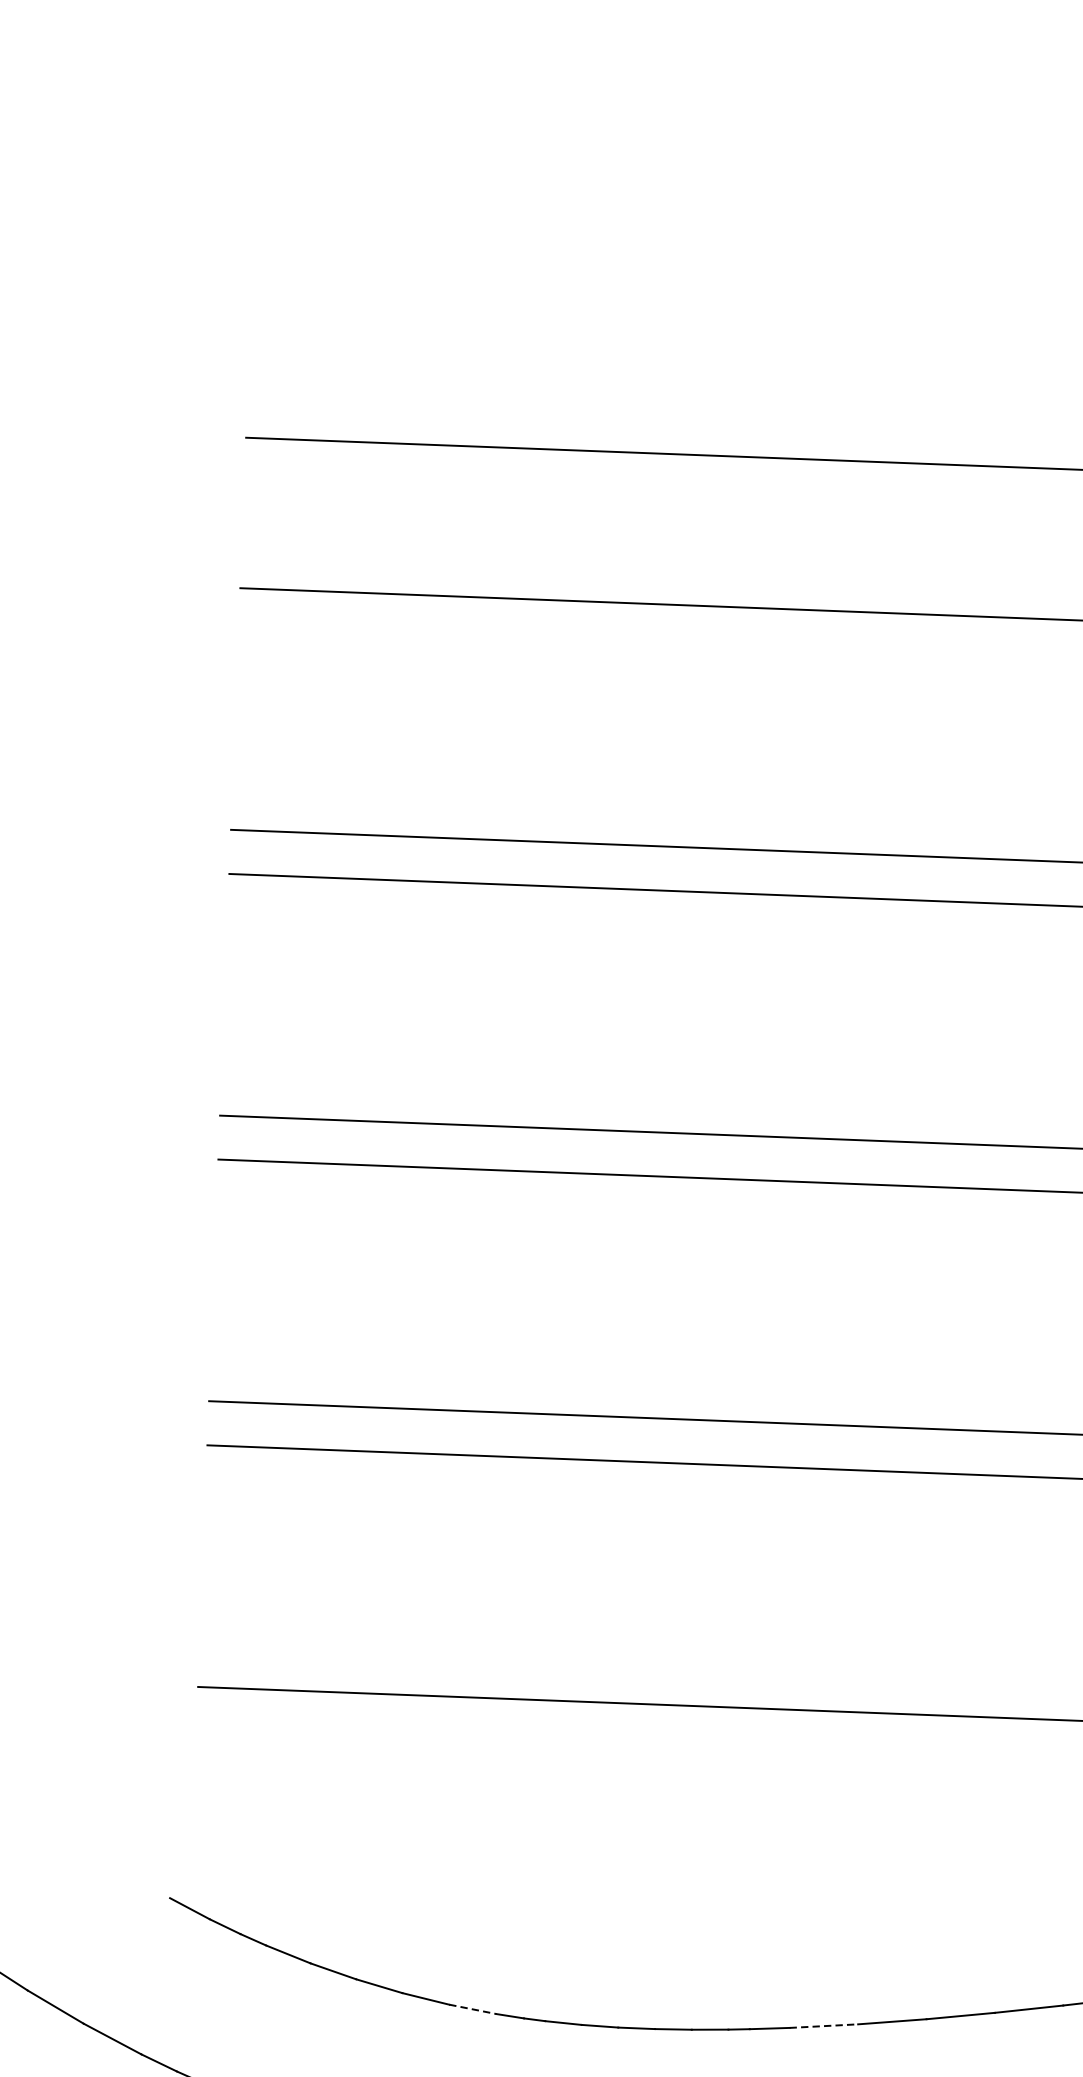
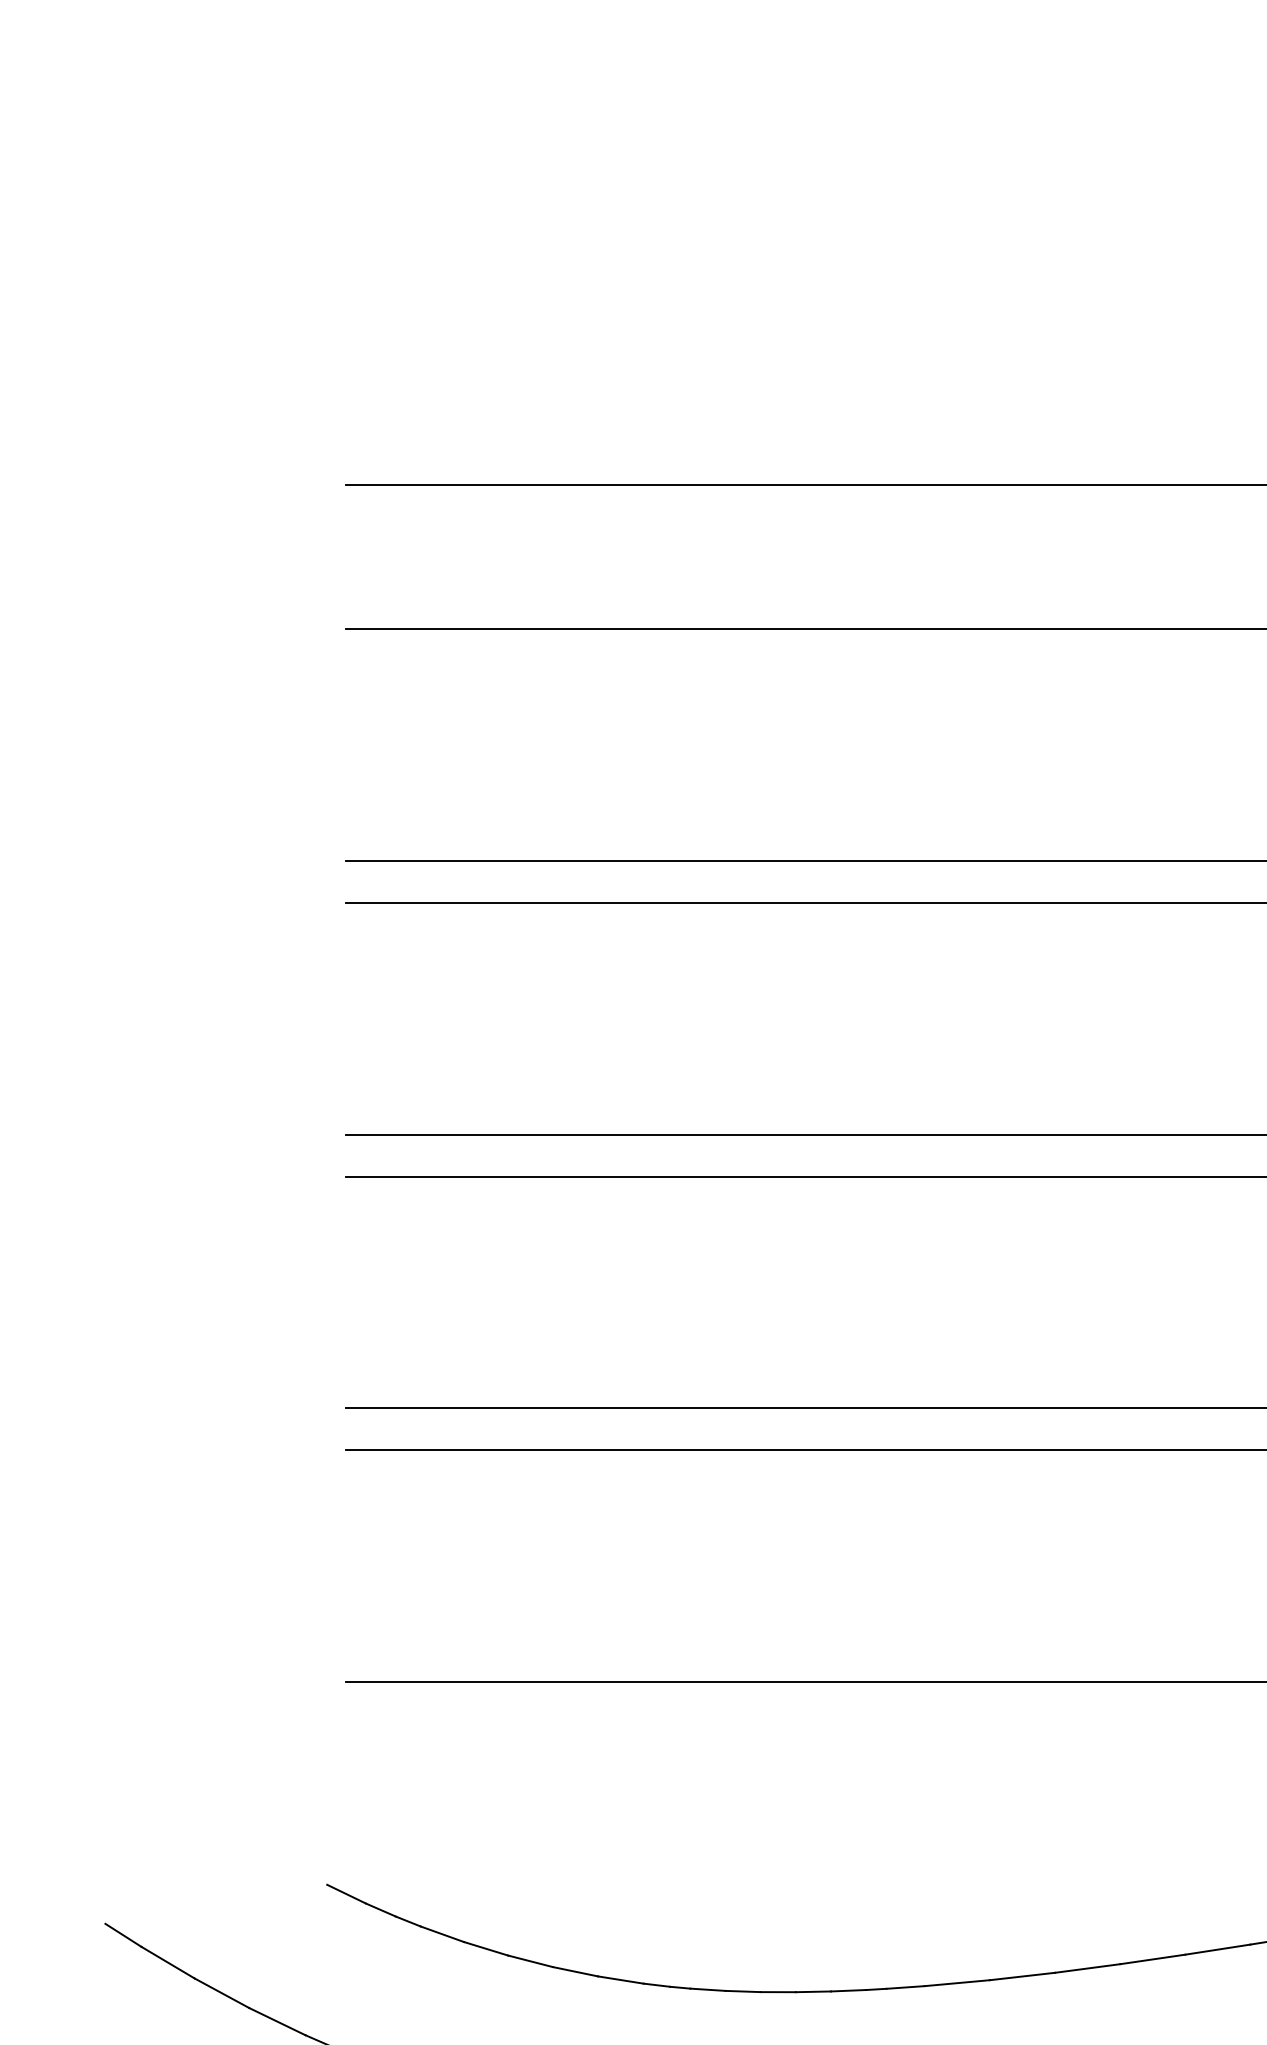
line: (473, 2009) -> (621, 1980), dashed -> solid
line: (824, 2026) -> (957, 1983), dashed -> solid

